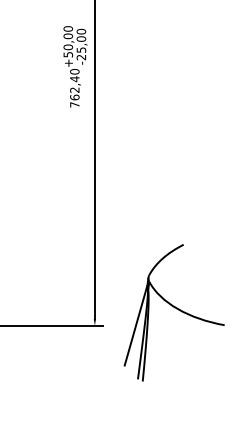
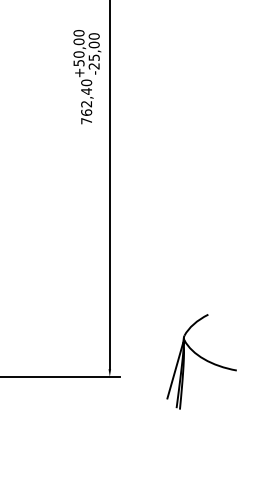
part: (174, 312) -> (201, 361), size x0.6

